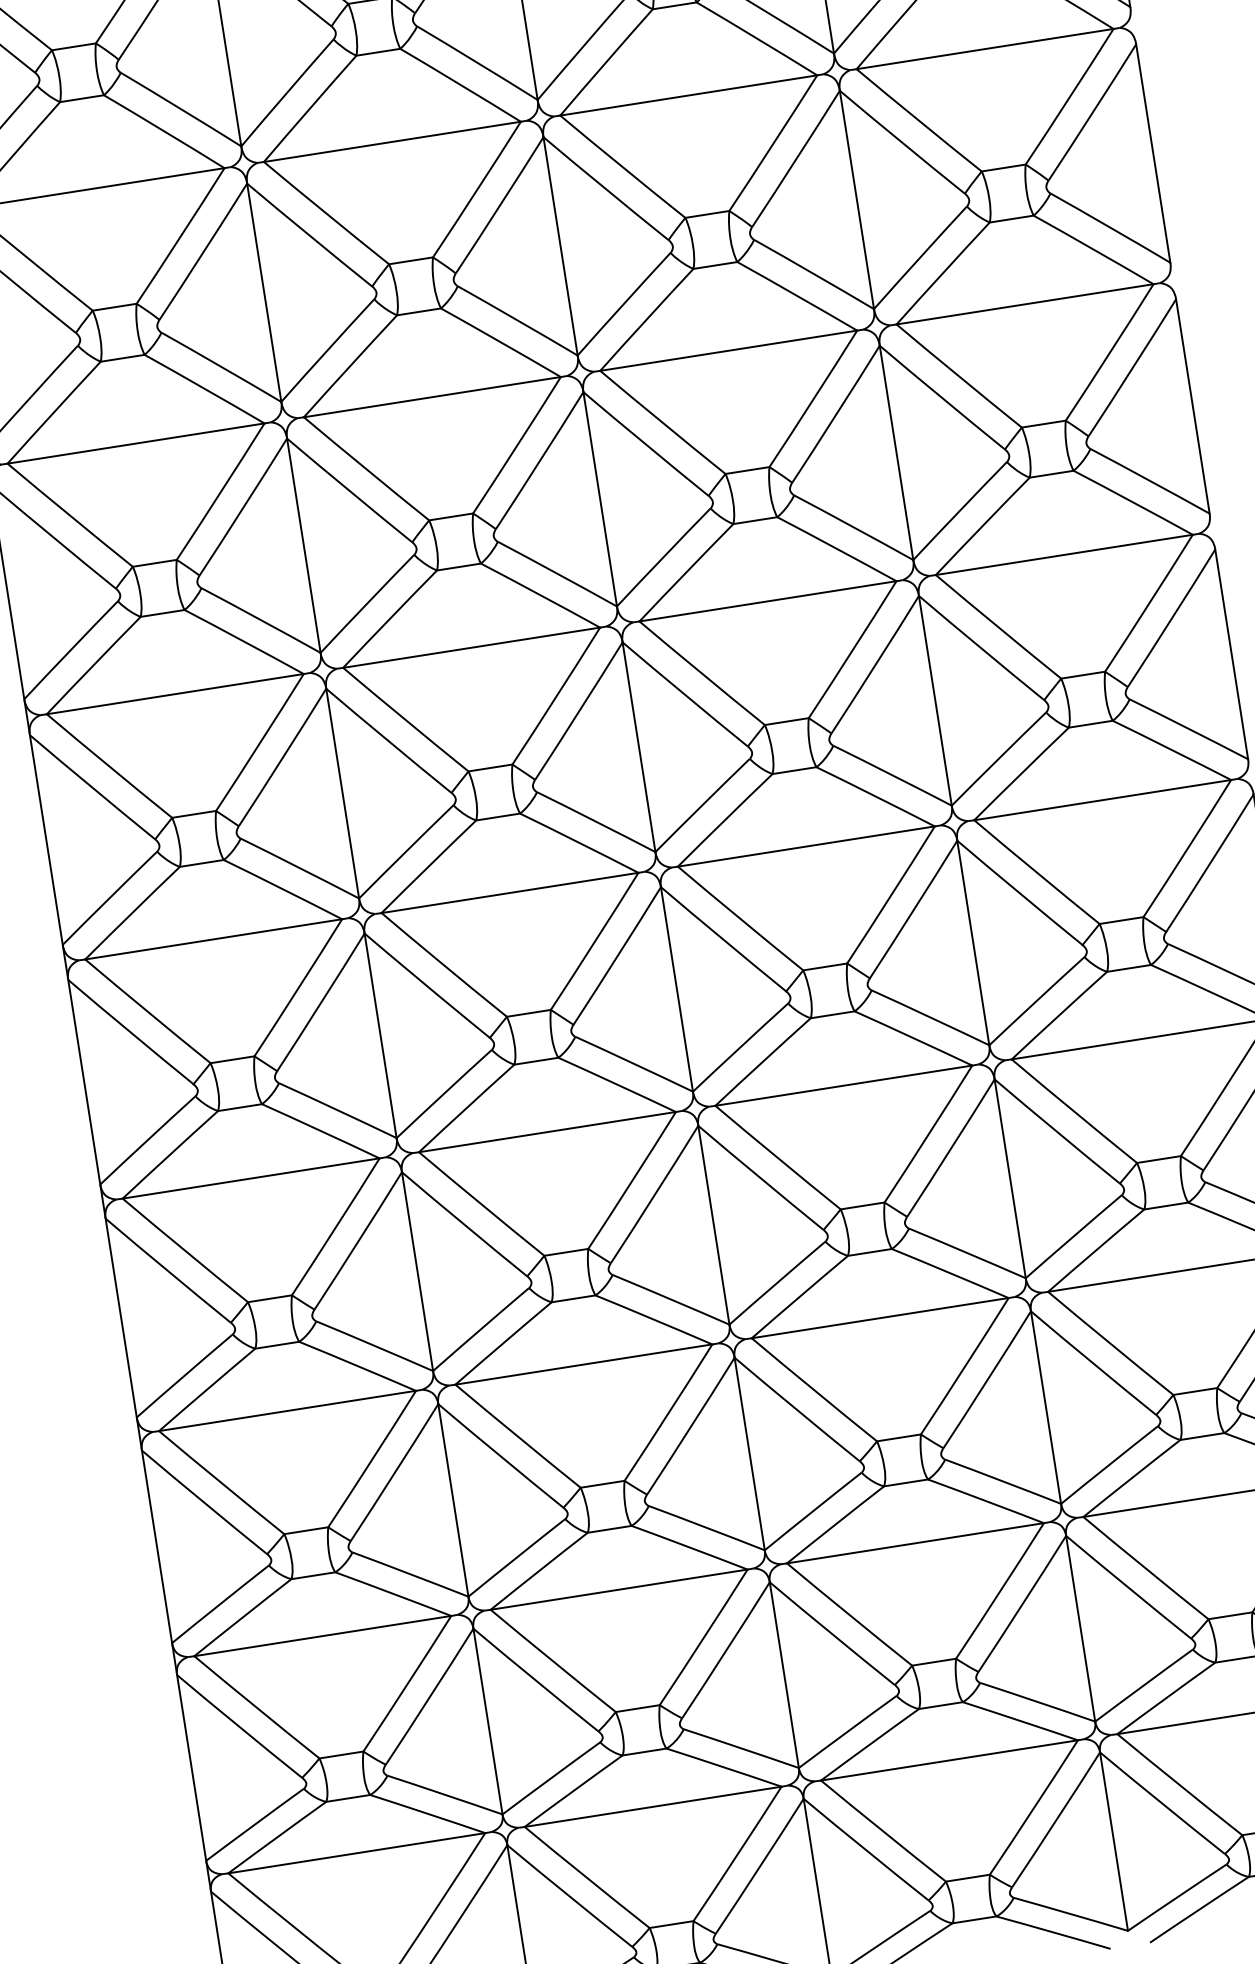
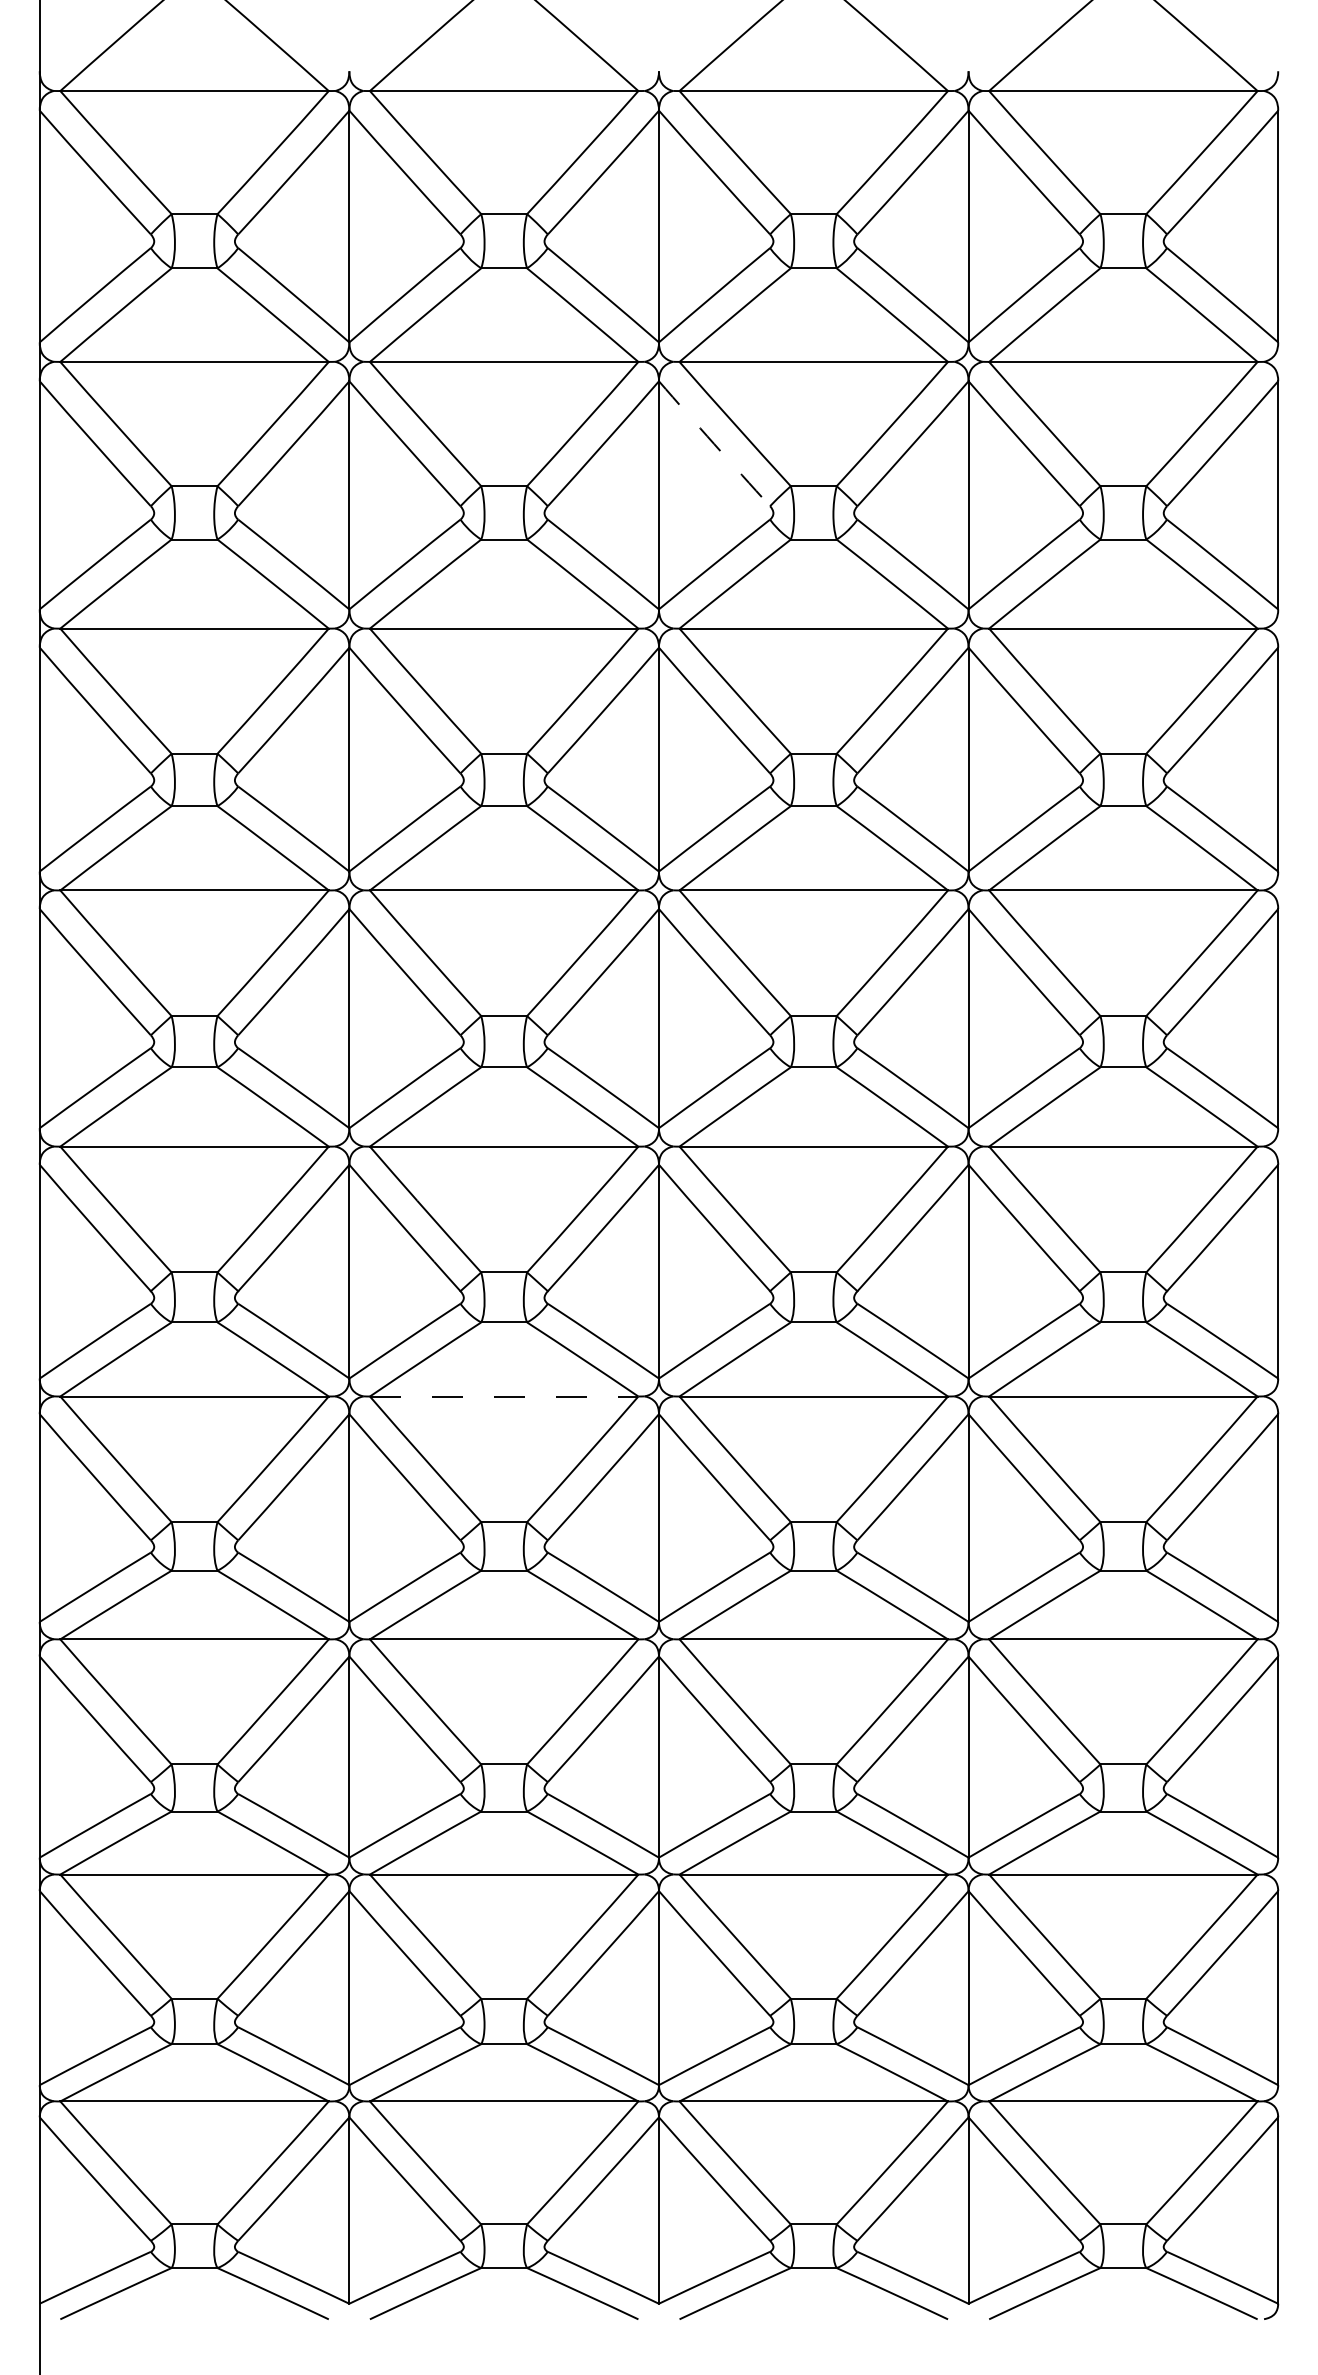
arc: (606, 189) -> (714, 444), solid -> dashed
line: (547, 1132) -> (504, 1396), solid -> dashed

